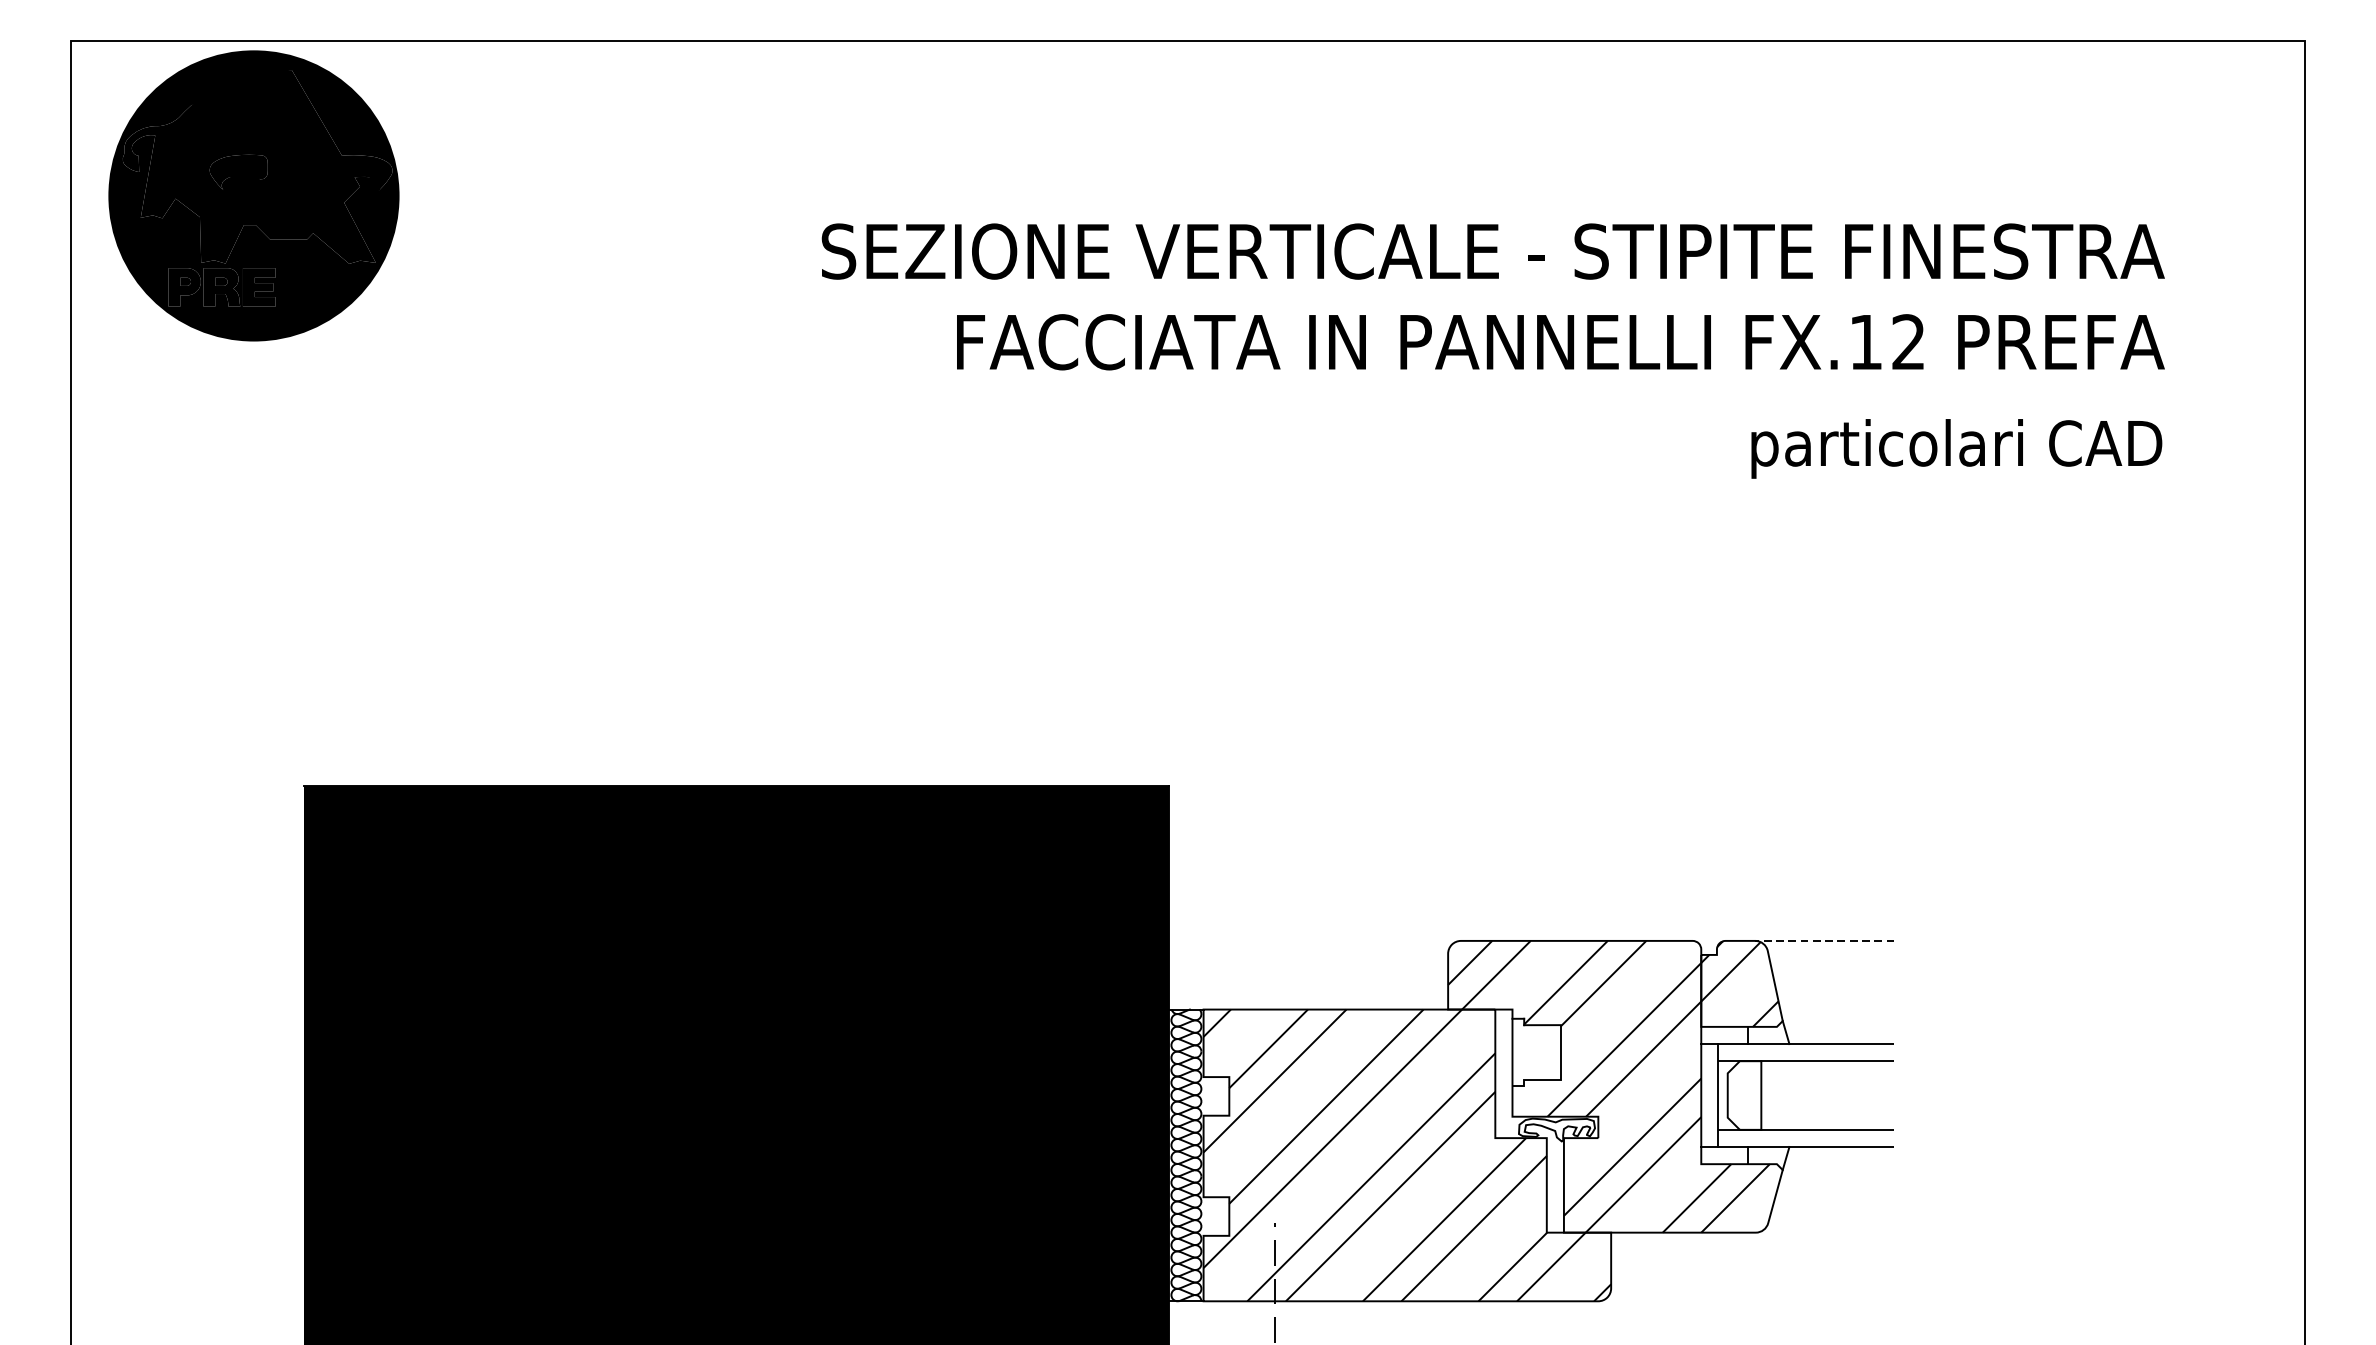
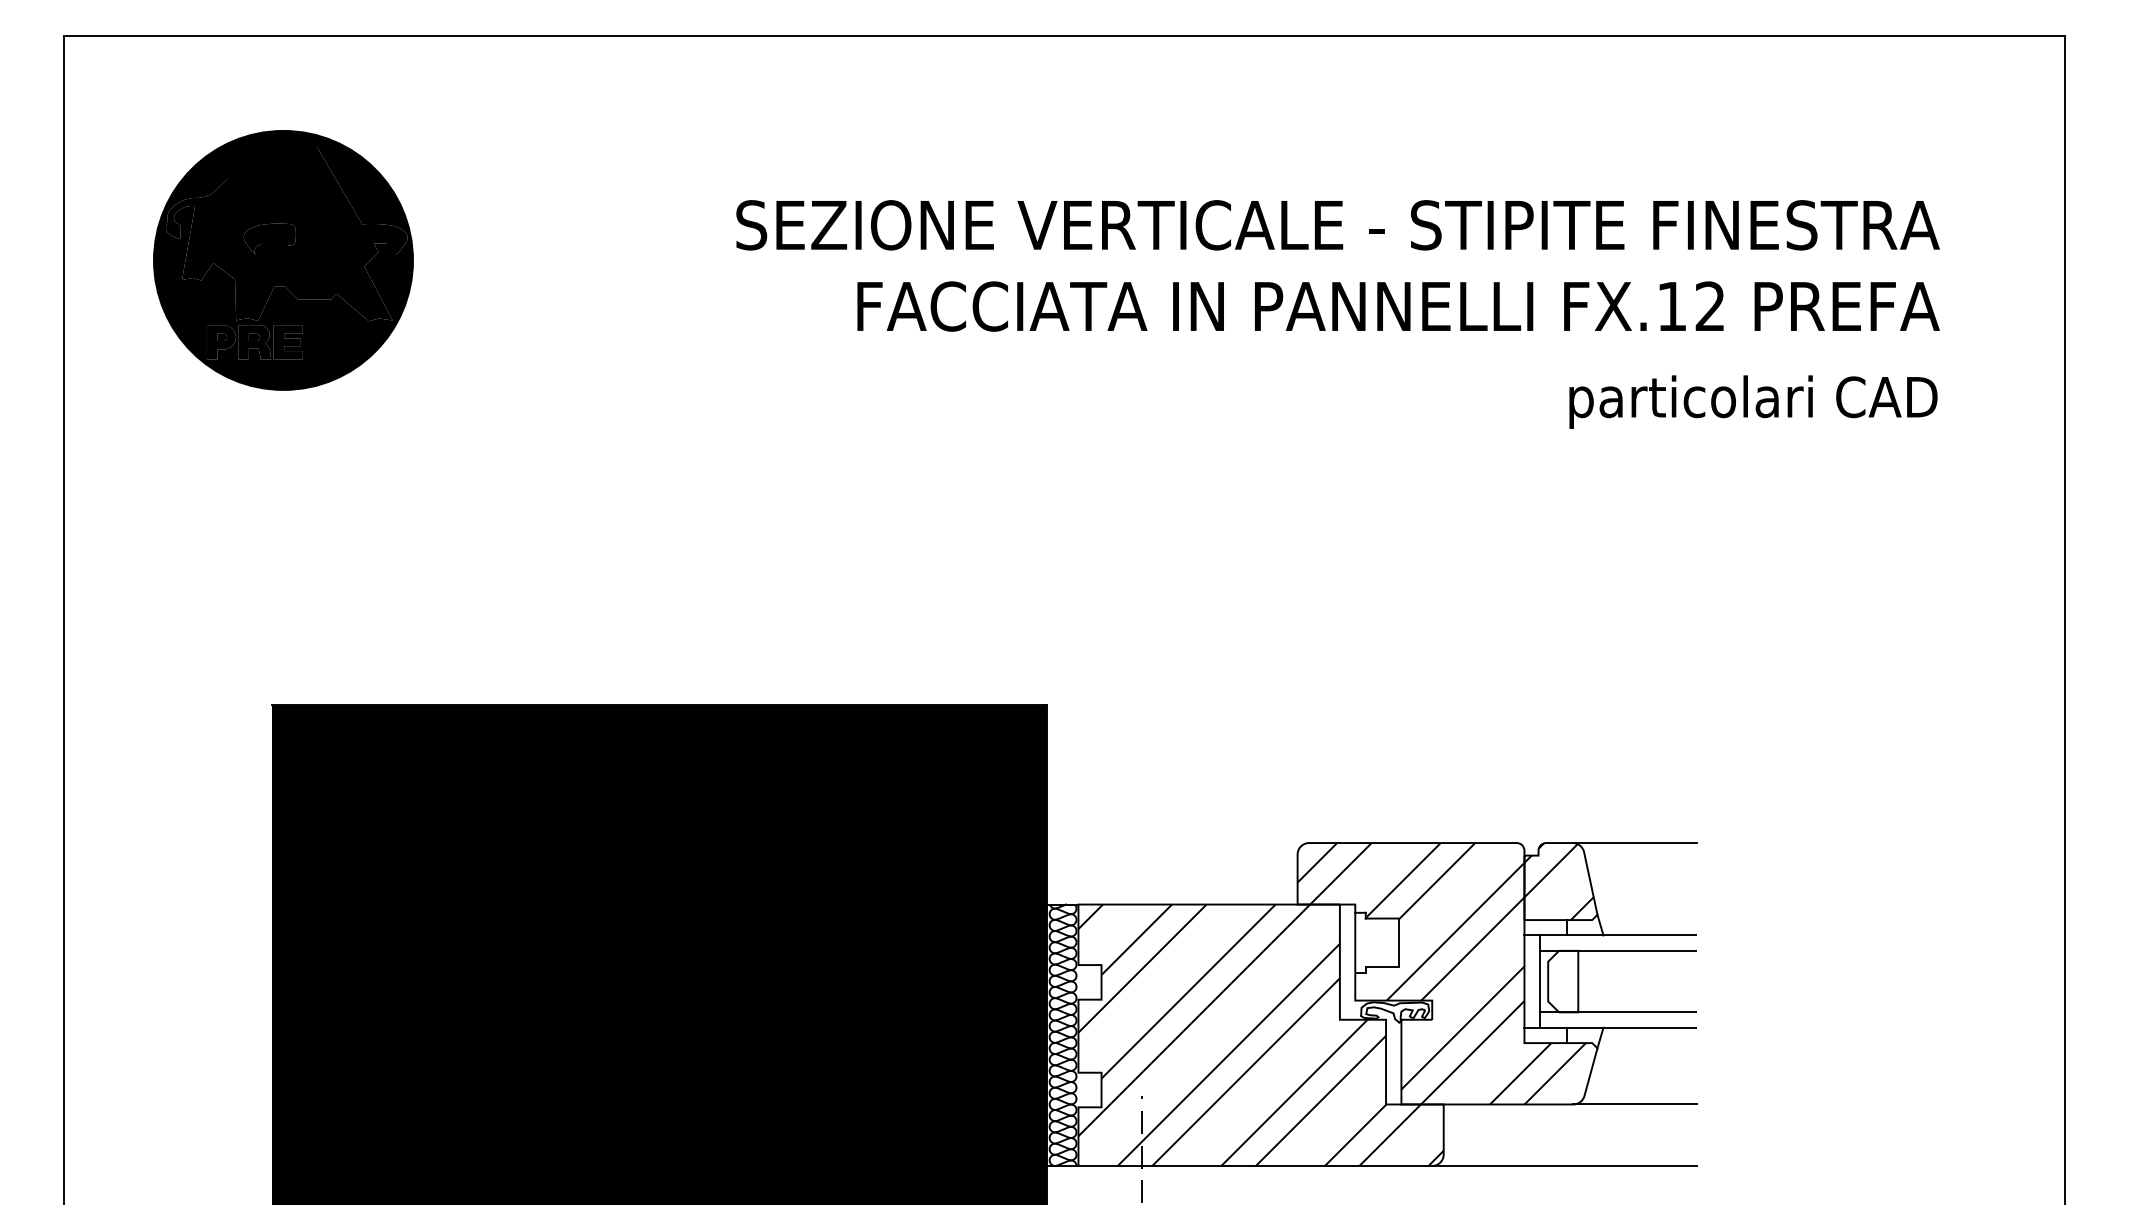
part: (253, 196) -> (283, 260), moved
line: (1824, 941) -> (1634, 843), dashed -> solid
line: (1825, 1232) -> (1635, 1104), added
line: (1745, 1300) -> (1564, 1165), added

